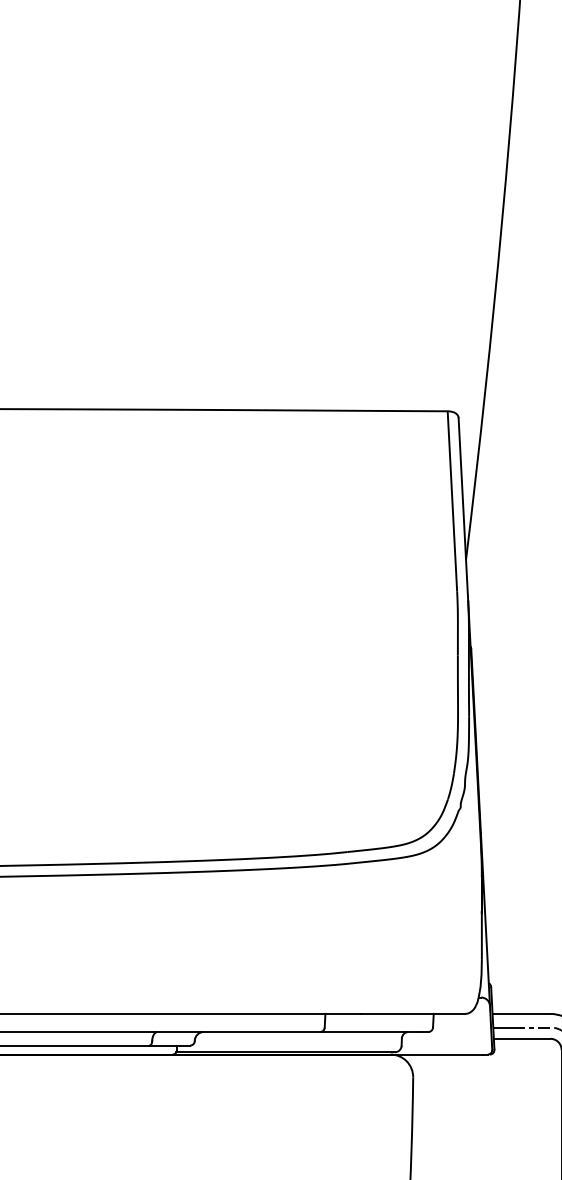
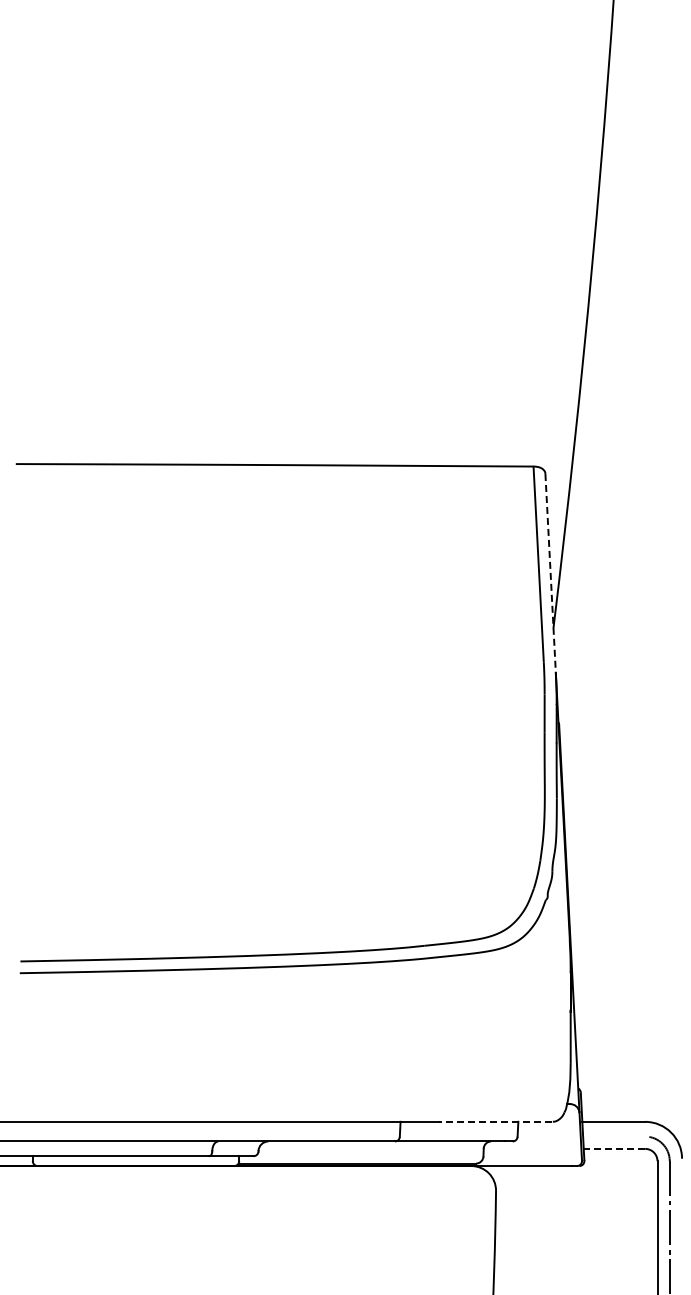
line: (463, 509) -> (550, 573), solid -> dashed
line: (412, 1013) -> (495, 1121), solid -> dashed
line: (522, 1027) -> (614, 1136), removed
line: (522, 1038) -> (614, 1148), solid -> dashed

